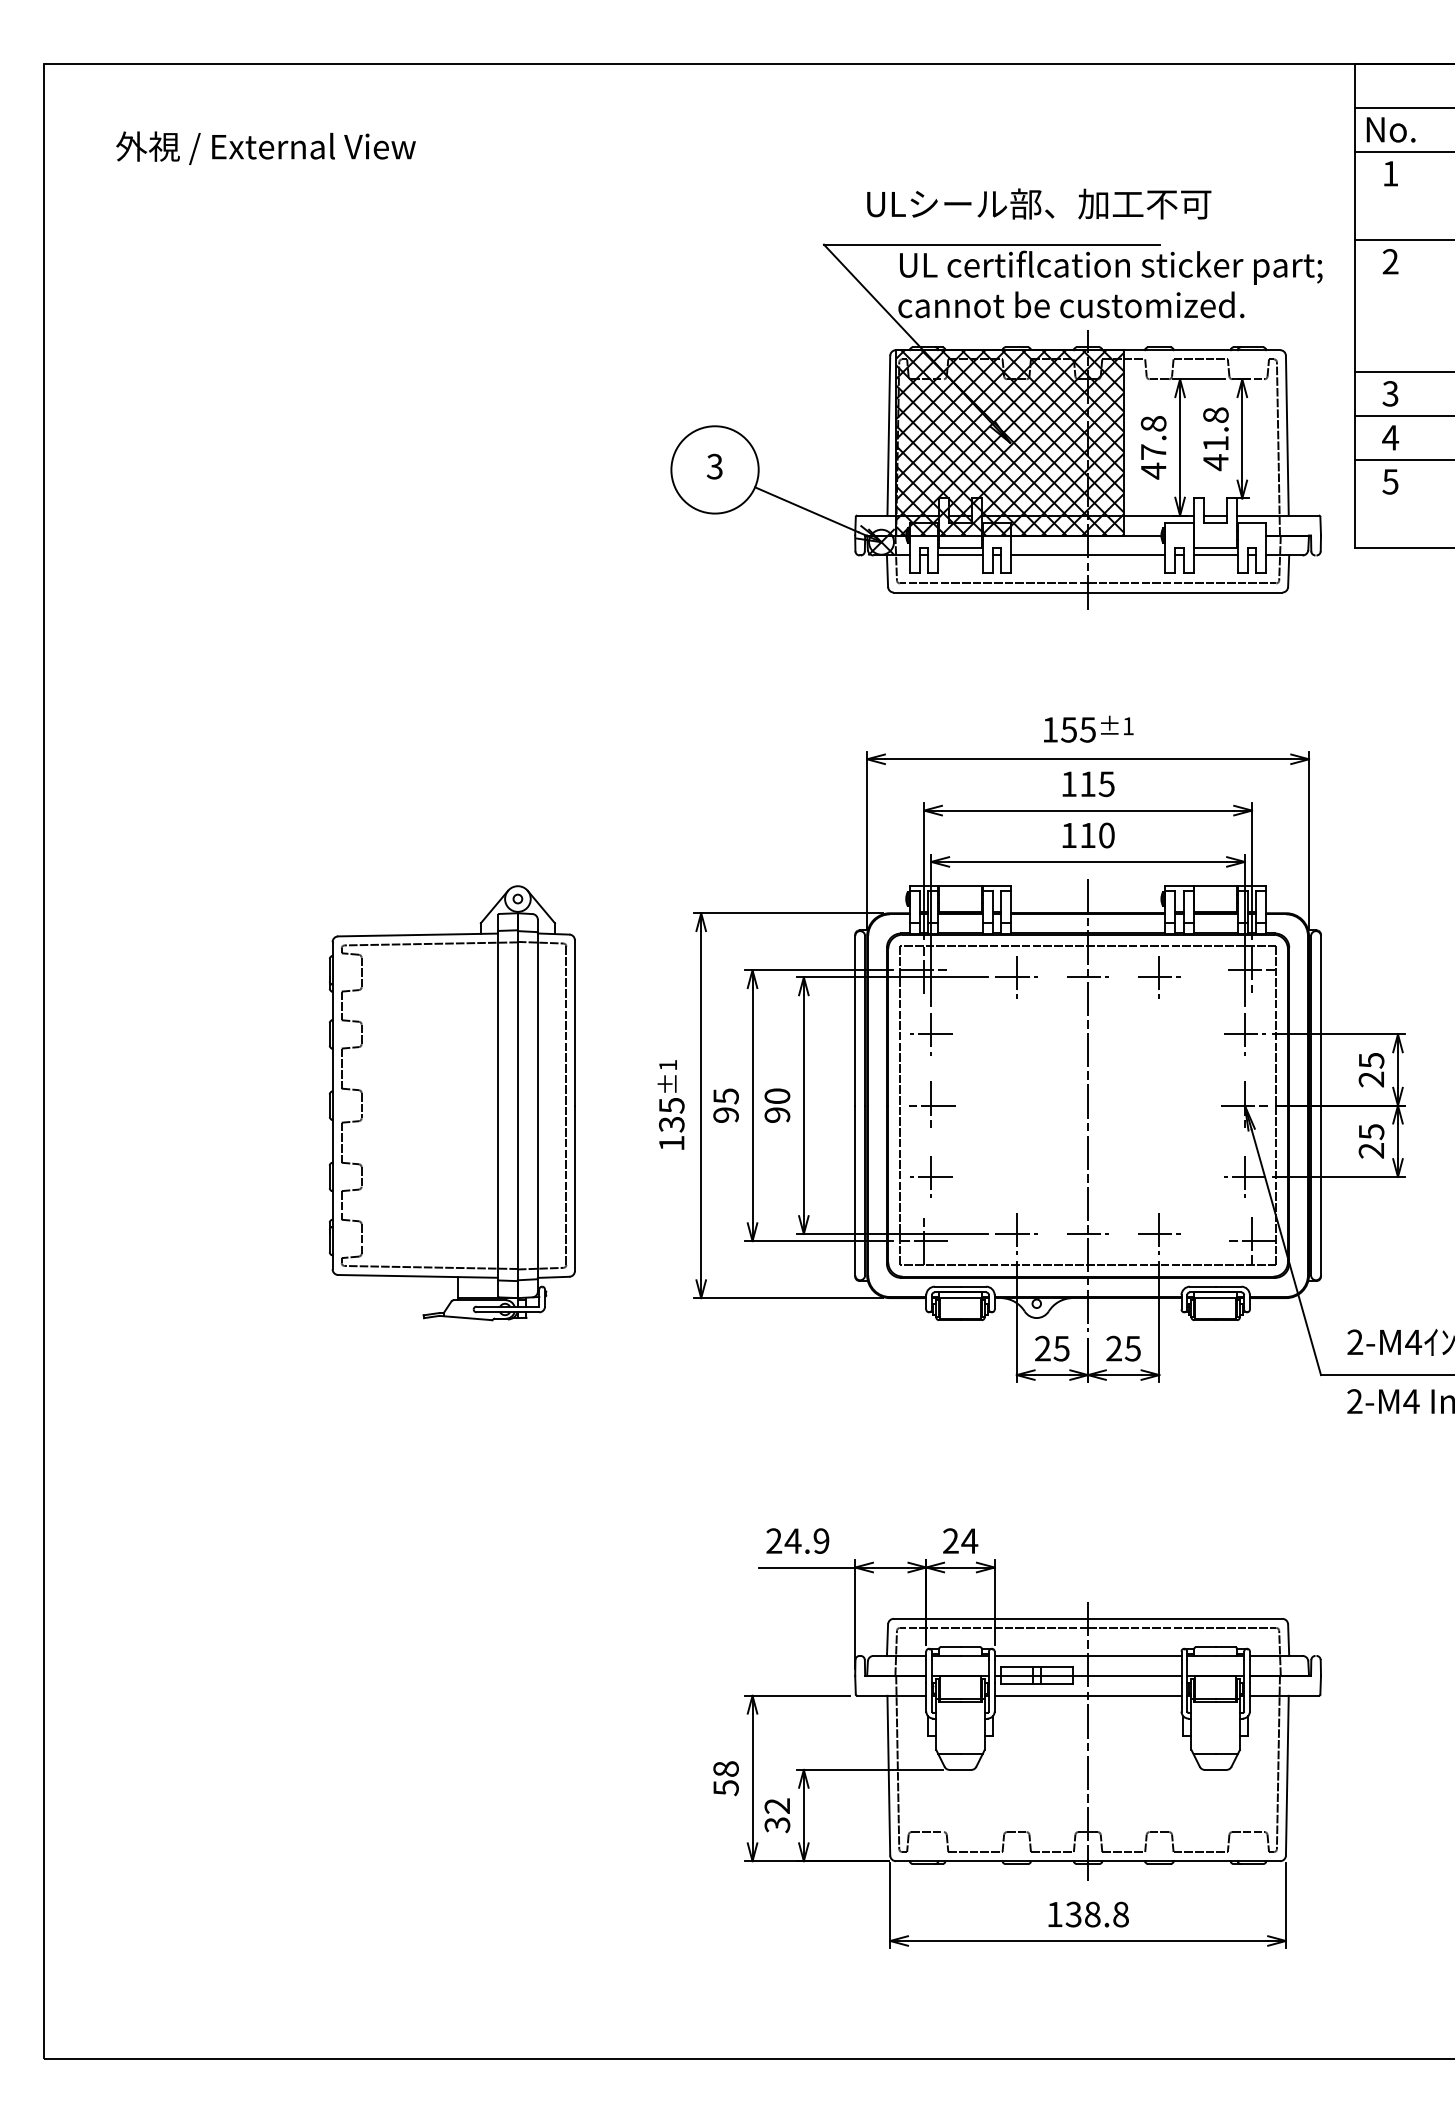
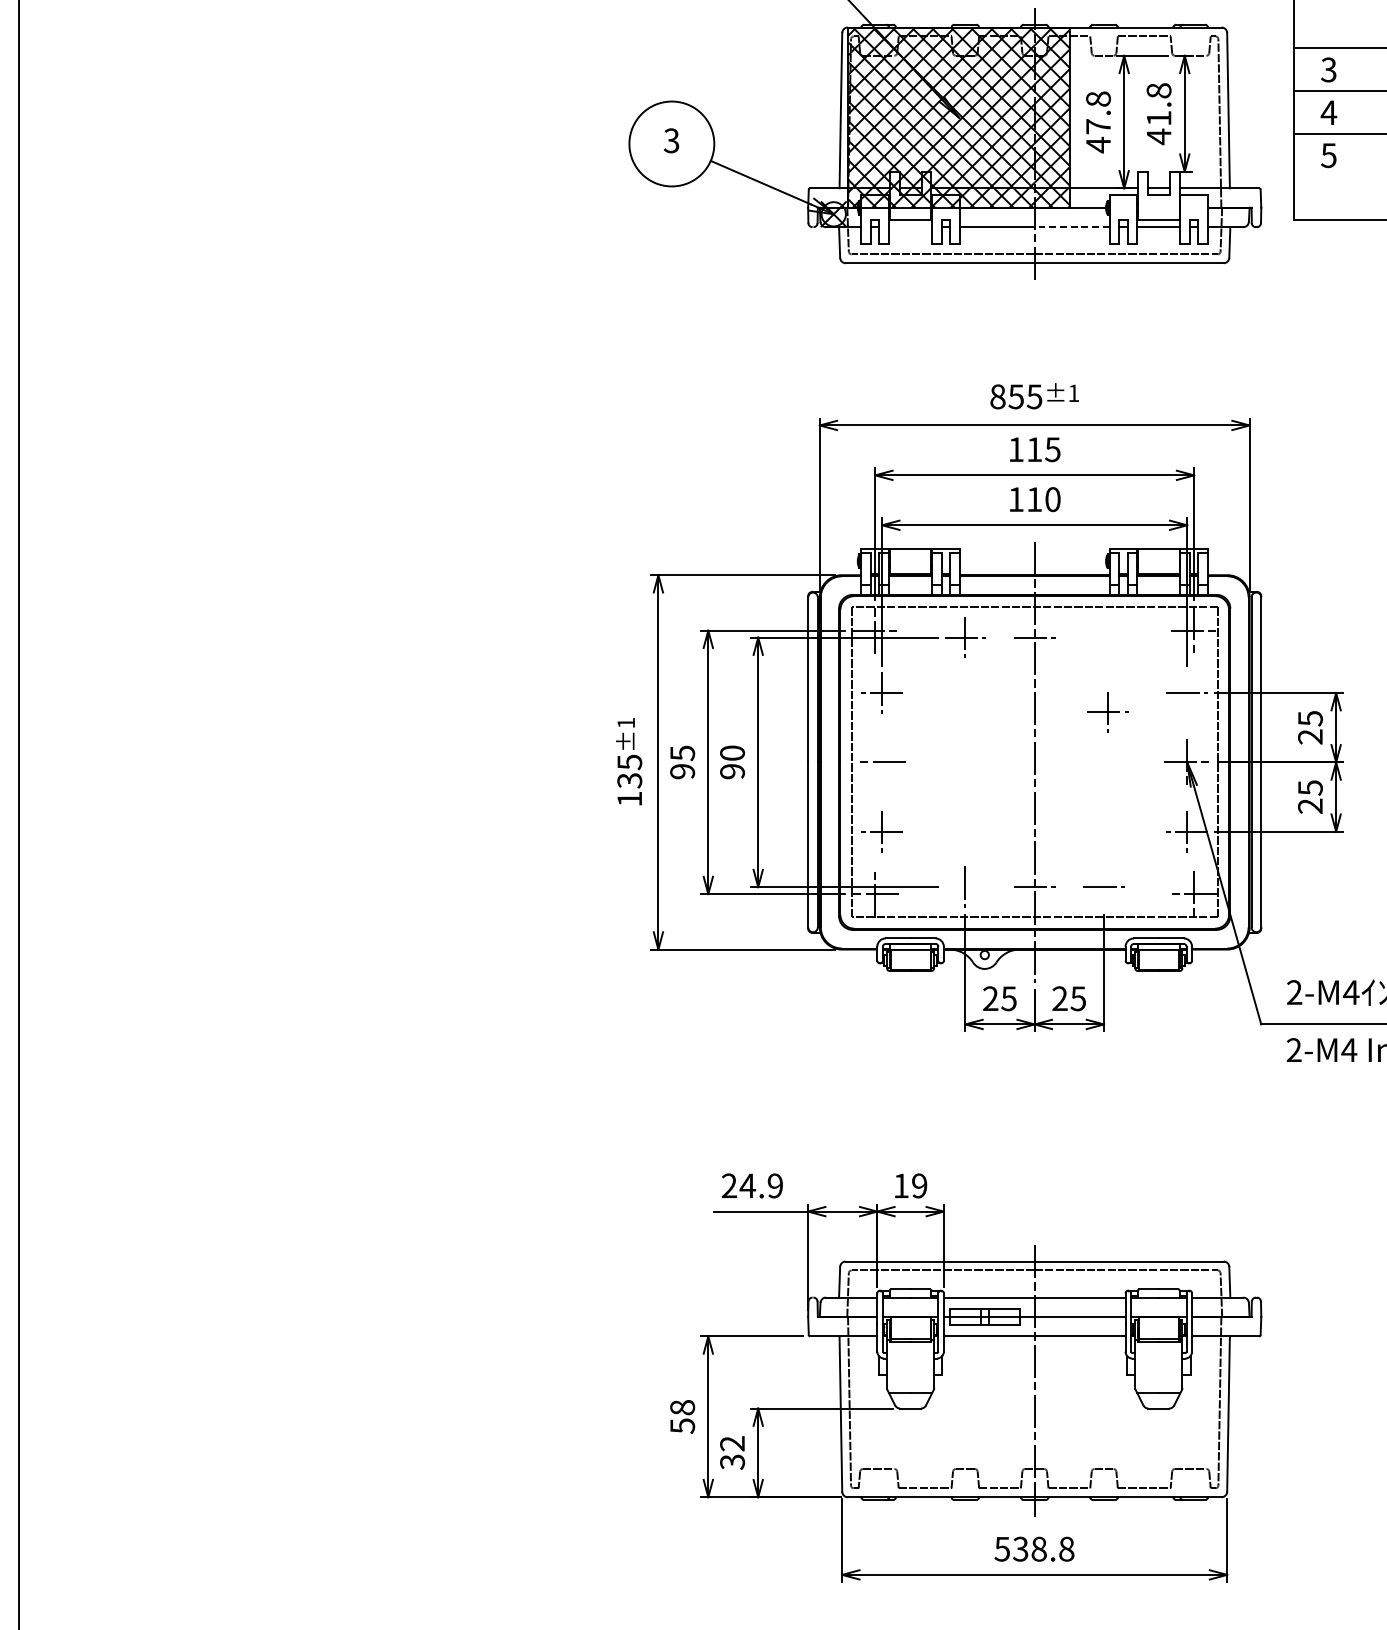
line: (960, 555) -> (910, 227), removed
line: (1126, 555) -> (1072, 227), solid -> dashed
text: (1050, 729) -> (998, 396), 155 -> 855
part: (1159, 977) -> (1108, 712), moved
line: (1244, 1034) -> (1186, 693), removed
part: (451, 1103) -> (415, 760), removed
line: (931, 1105) -> (882, 762), removed
line: (1016, 1233) -> (965, 886), removed
line: (1159, 1233) -> (1104, 886), removed
text: (960, 1540) -> (910, 1185), 24 -> 19
text: (1054, 1914) -> (1002, 1549), 138.8 -> 538.8

